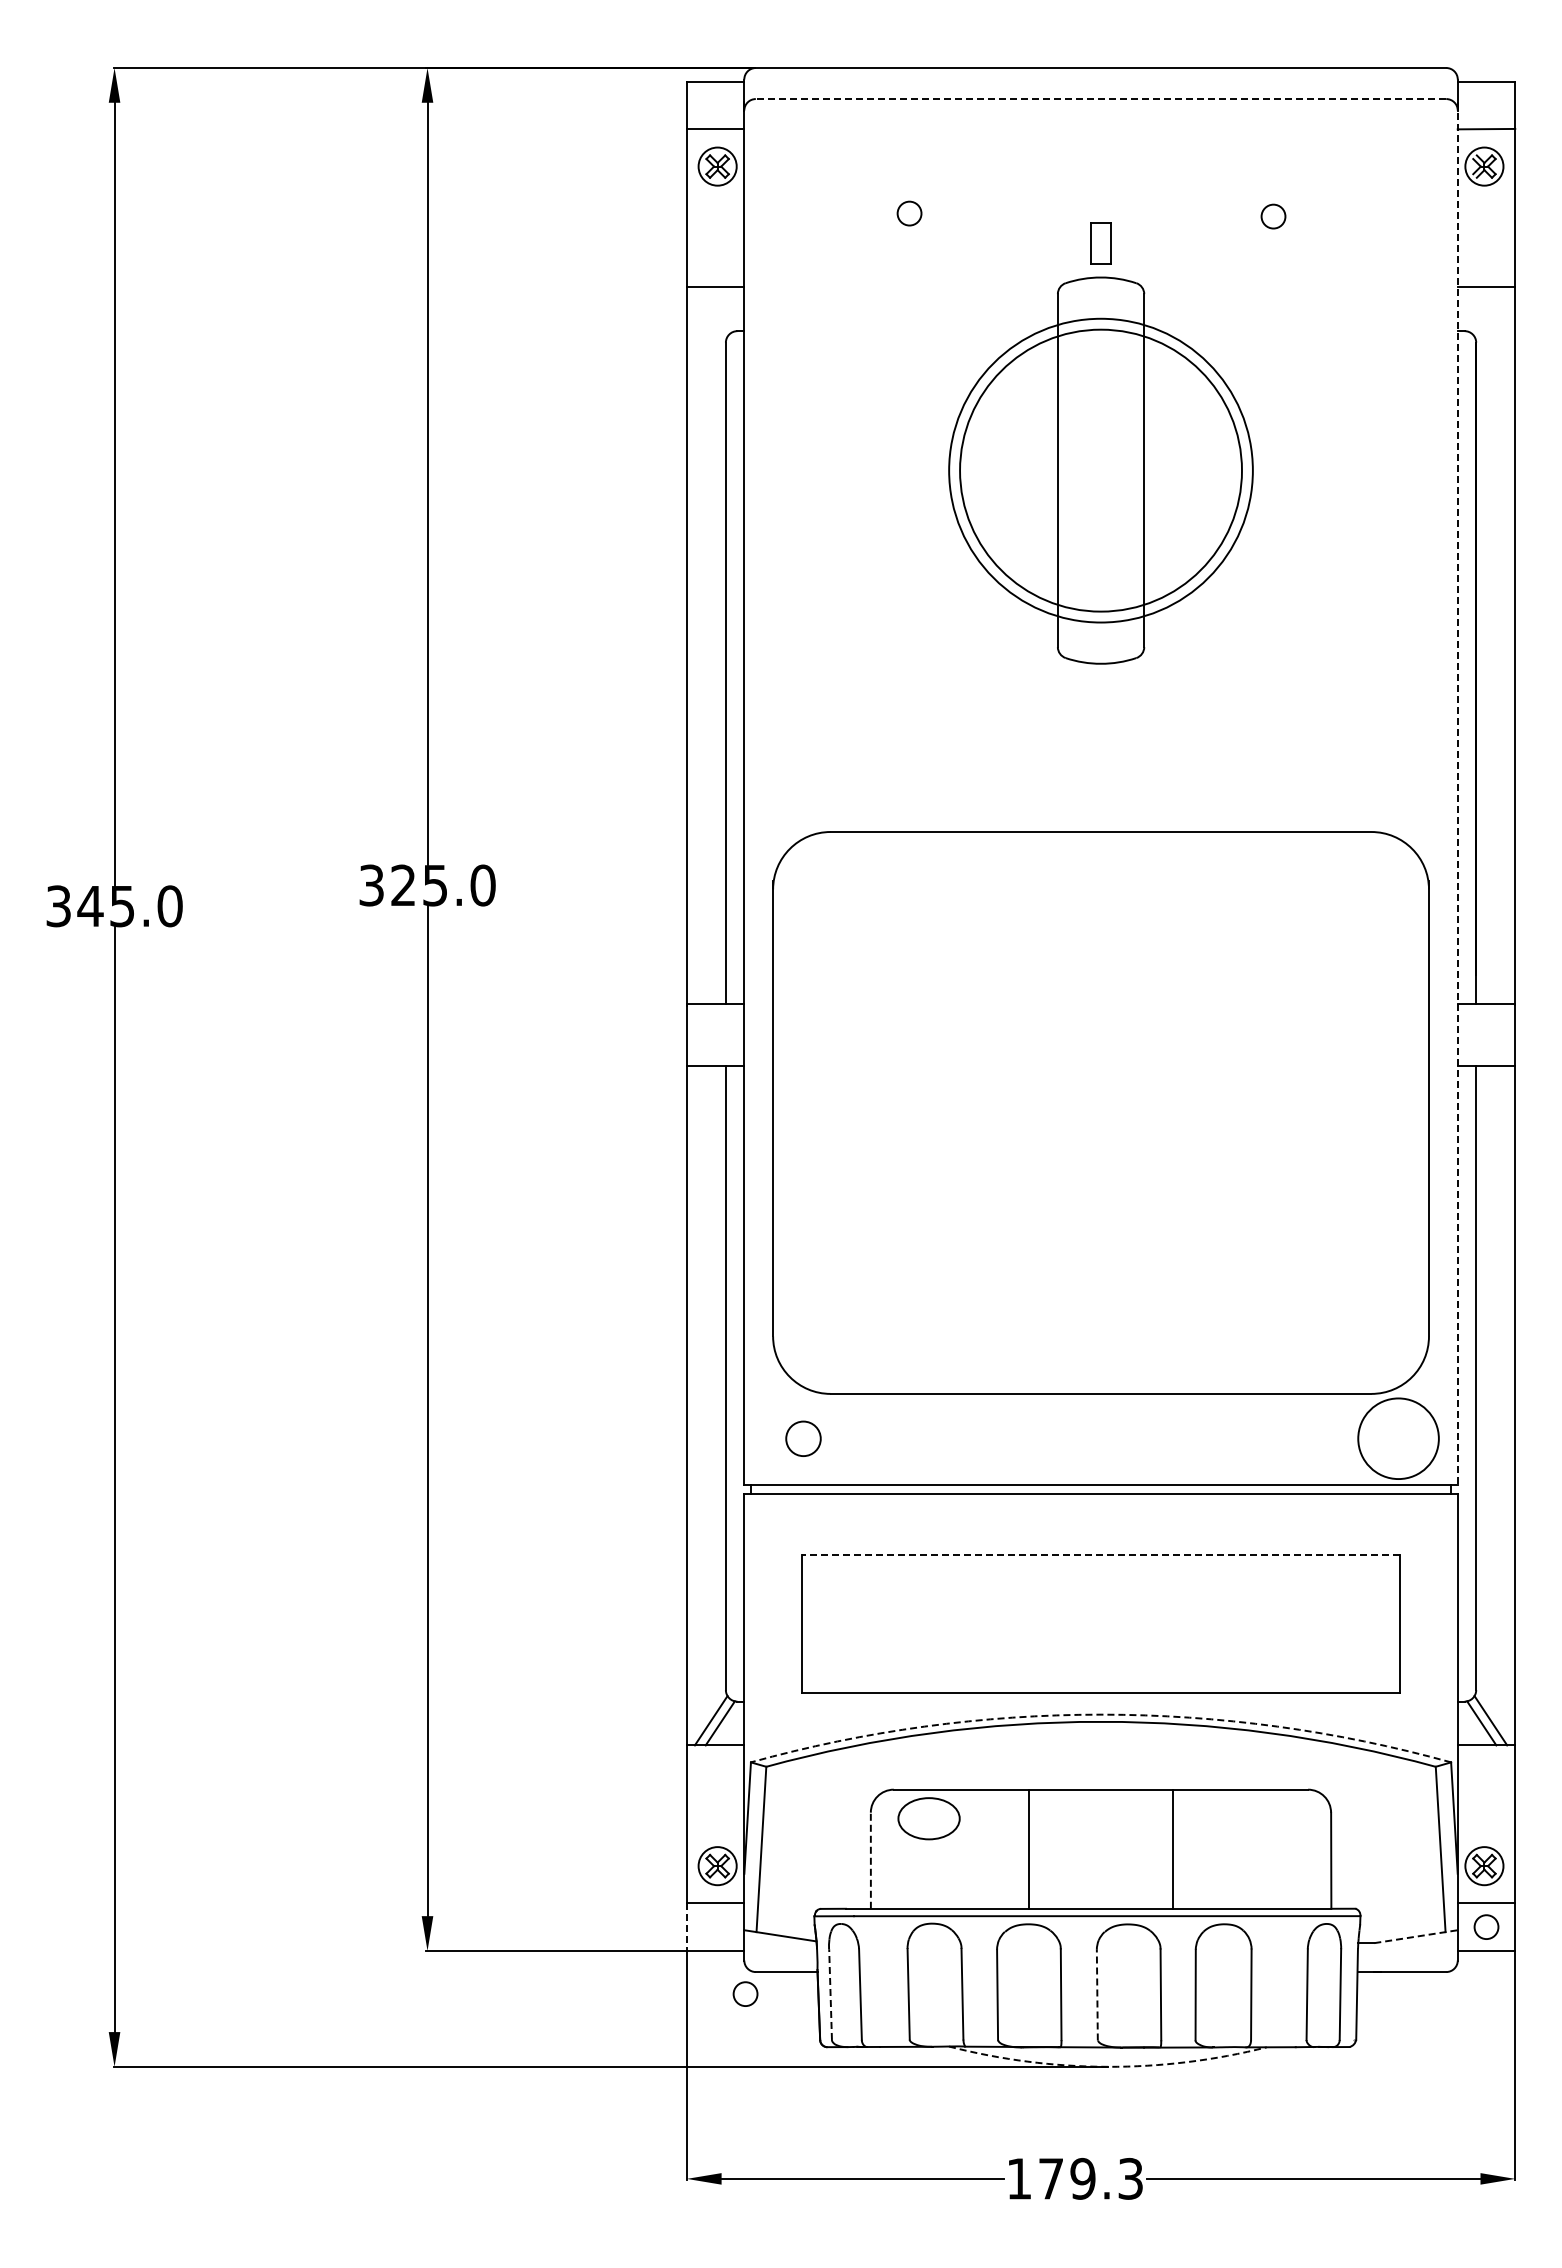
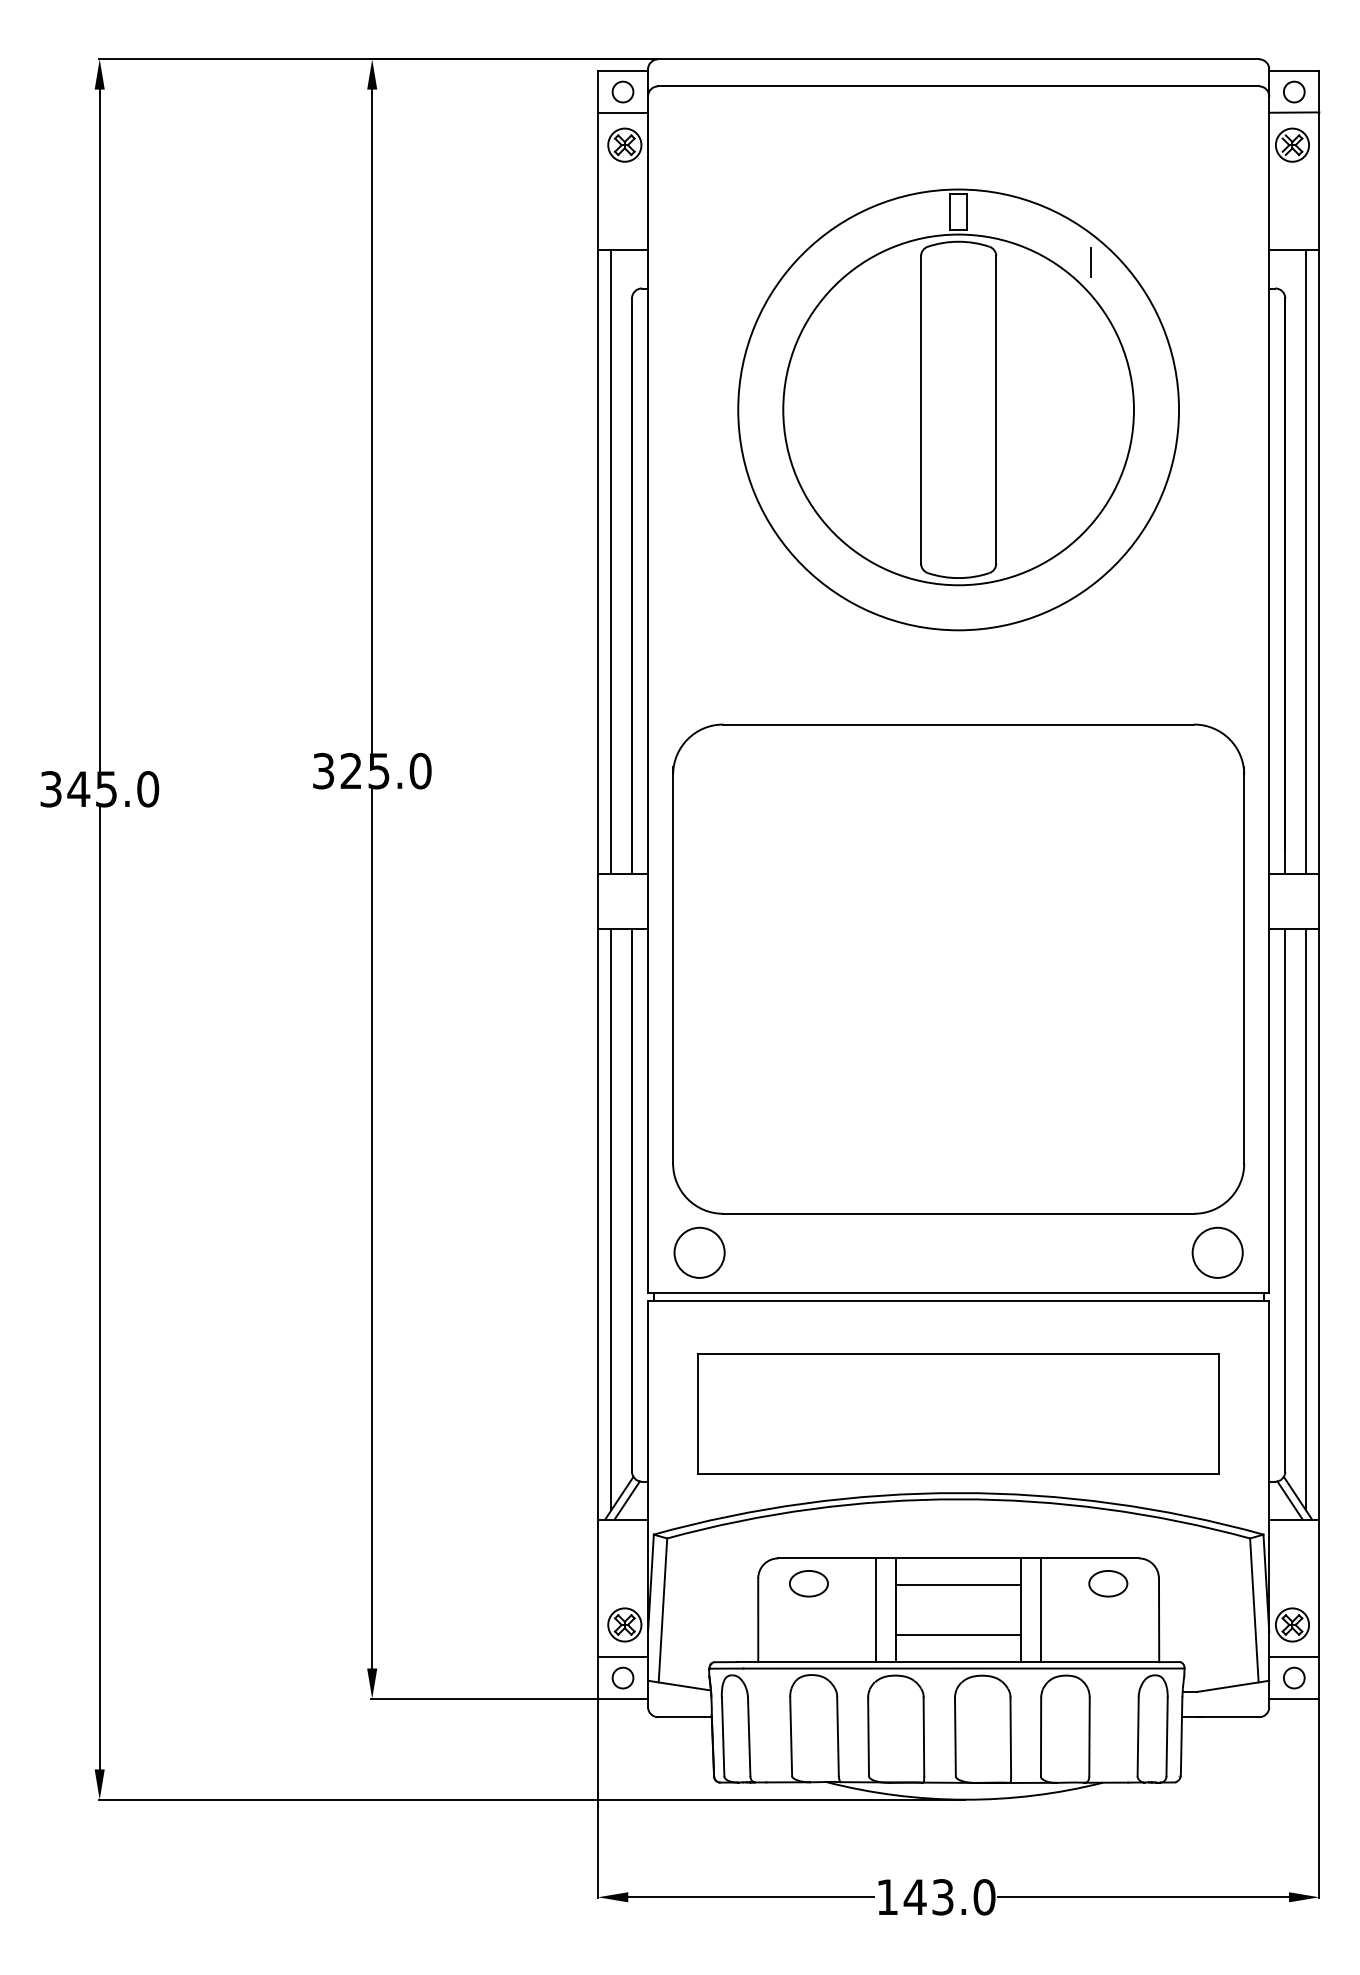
line: (1100, 99) -> (958, 86), dashed -> solid
circle: (909, 213) -> (622, 91), moved
circle: (1273, 216) -> (1294, 91), moved
line: (1252, 300) -> (1090, 261), added
circle: (1100, 470) -> (958, 409), size x1.43
circle: (1100, 470) -> (958, 409), size x1.67
line: (702, 645) -> (611, 562), added
line: (1500, 645) -> (1306, 562), added
line: (1457, 794) -> (1269, 691), dashed -> solid
line: (702, 1400) -> (611, 1219), added
line: (1500, 1400) -> (1306, 1219), added
circle: (803, 1438) -> (699, 1252), size x1.67
circle: (1398, 1438) -> (1217, 1252), size x0.71
line: (1100, 1555) -> (958, 1354), dashed -> solid
arc: (1101, 1714) -> (959, 1492), dashed -> solid
part: (928, 1818) -> (808, 1583), size x0.71
part: (1272, 1818) -> (1107, 1583), added
line: (1100, 1820) -> (958, 1585), added
line: (1006, 1848) -> (876, 1609), added
line: (1195, 1848) -> (1040, 1609), added
line: (870, 1860) -> (757, 1620), dashed -> solid
line: (1100, 1878) -> (958, 1635), added
line: (686, 1927) -> (597, 1678), dashed -> solid
line: (1416, 1936) -> (1233, 1686), dashed -> solid
circle: (745, 1993) -> (622, 1677), moved
line: (830, 1994) -> (723, 1736), dashed -> solid
line: (1097, 1994) -> (955, 1736), dashed -> solid
arc: (1107, 2066) -> (964, 1799), dashed -> solid
text: (1090, 2178) -> (949, 1896), 179.3 -> 143.0

